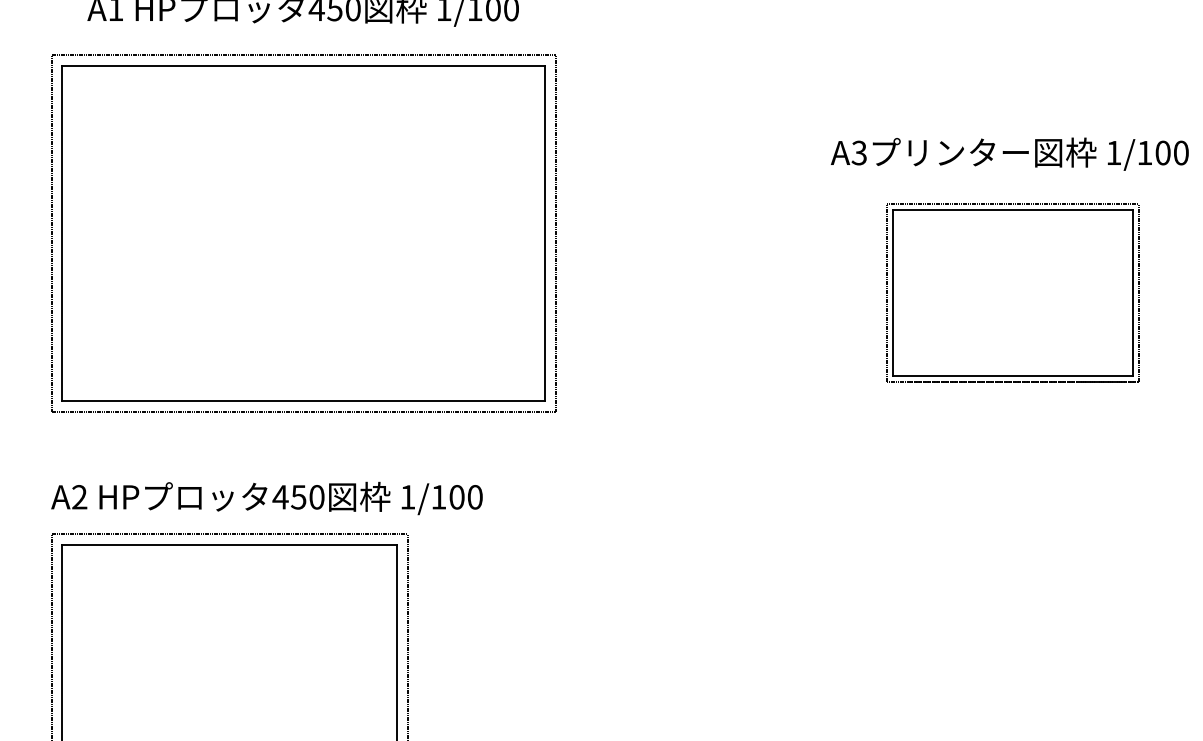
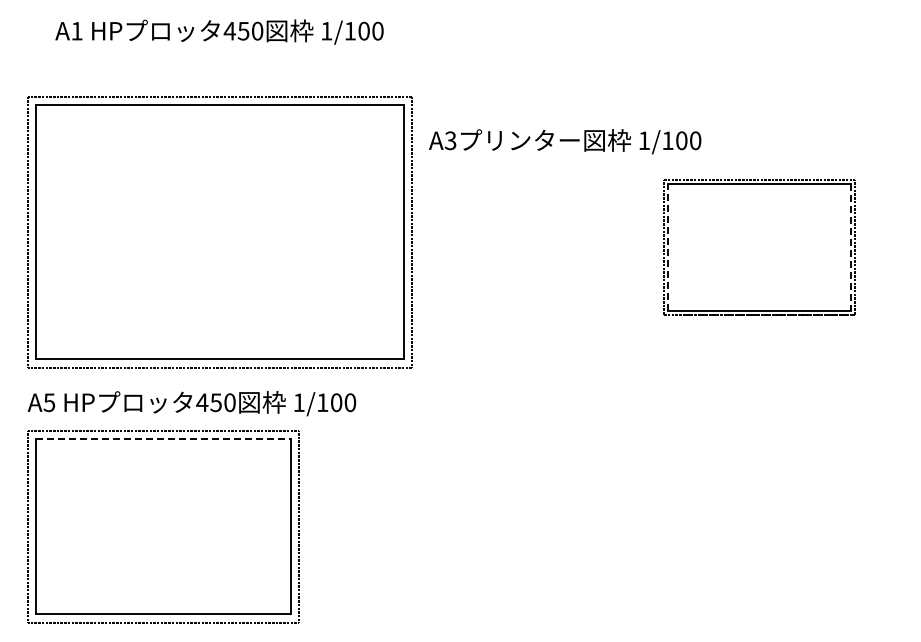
text: (1010, 153) -> (565, 141), moved
part: (303, 234) -> (219, 232), moved
line: (893, 293) -> (668, 247), solid -> dashed
line: (1132, 294) -> (850, 248), solid -> dashed
text: (79, 497) -> (49, 402), A2 -> A5
line: (230, 545) -> (164, 439), solid -> dashed

